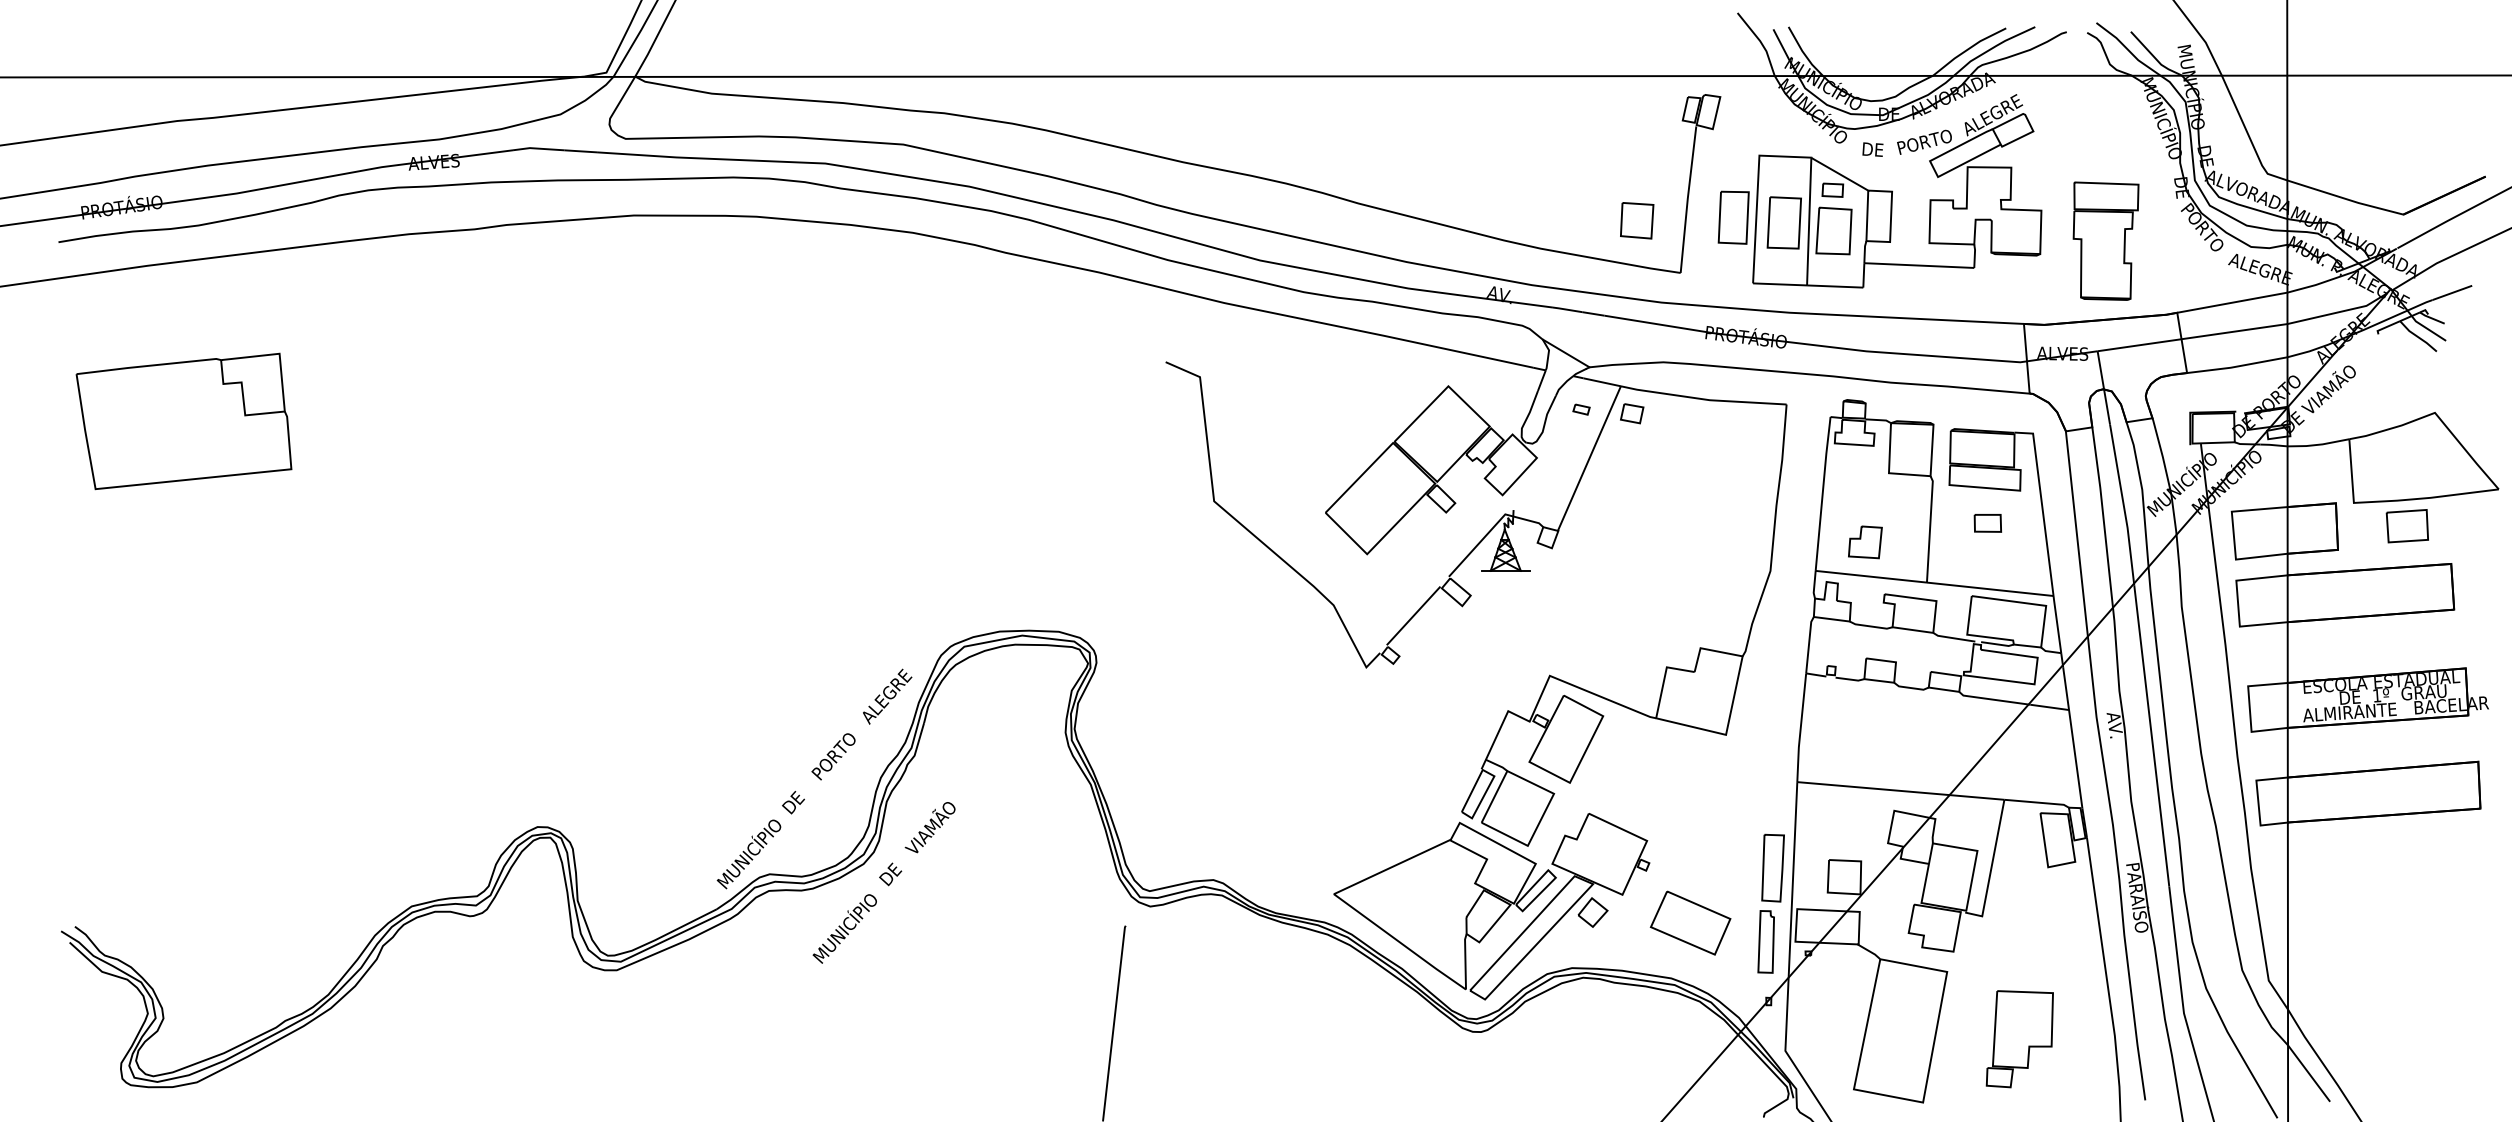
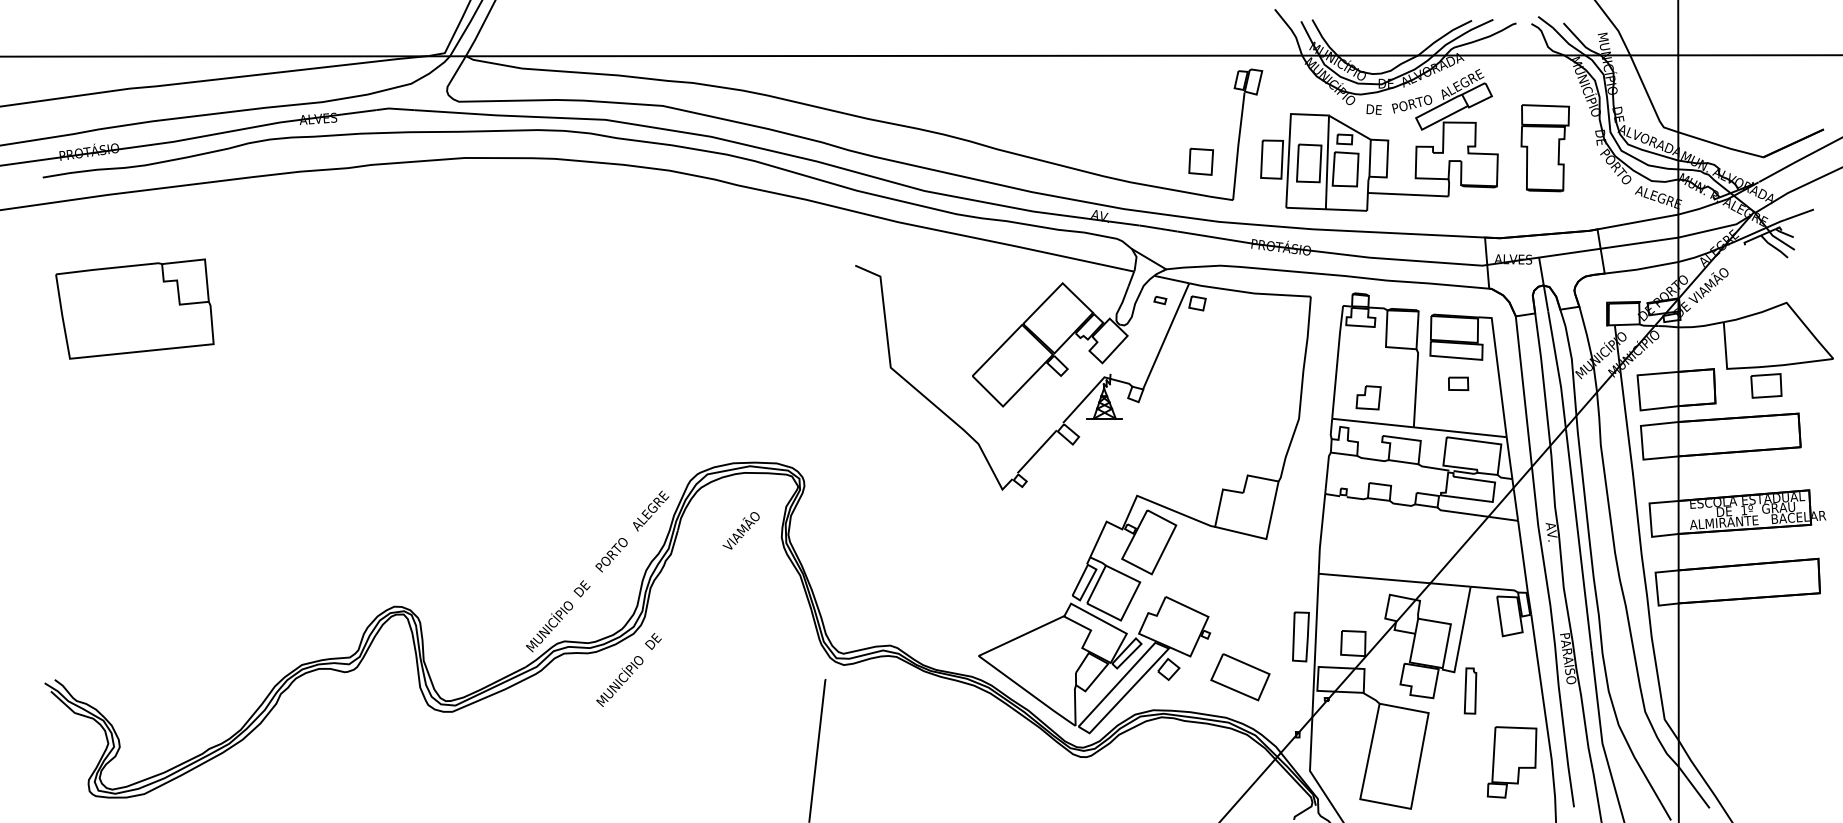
part: (2105, 240) -> (1544, 147), moved
text: (929, 827) -> (740, 530), moved
part: (1765, 941) -> (1470, 690), moved
part: (2019, 1039) -> (1511, 762), moved

